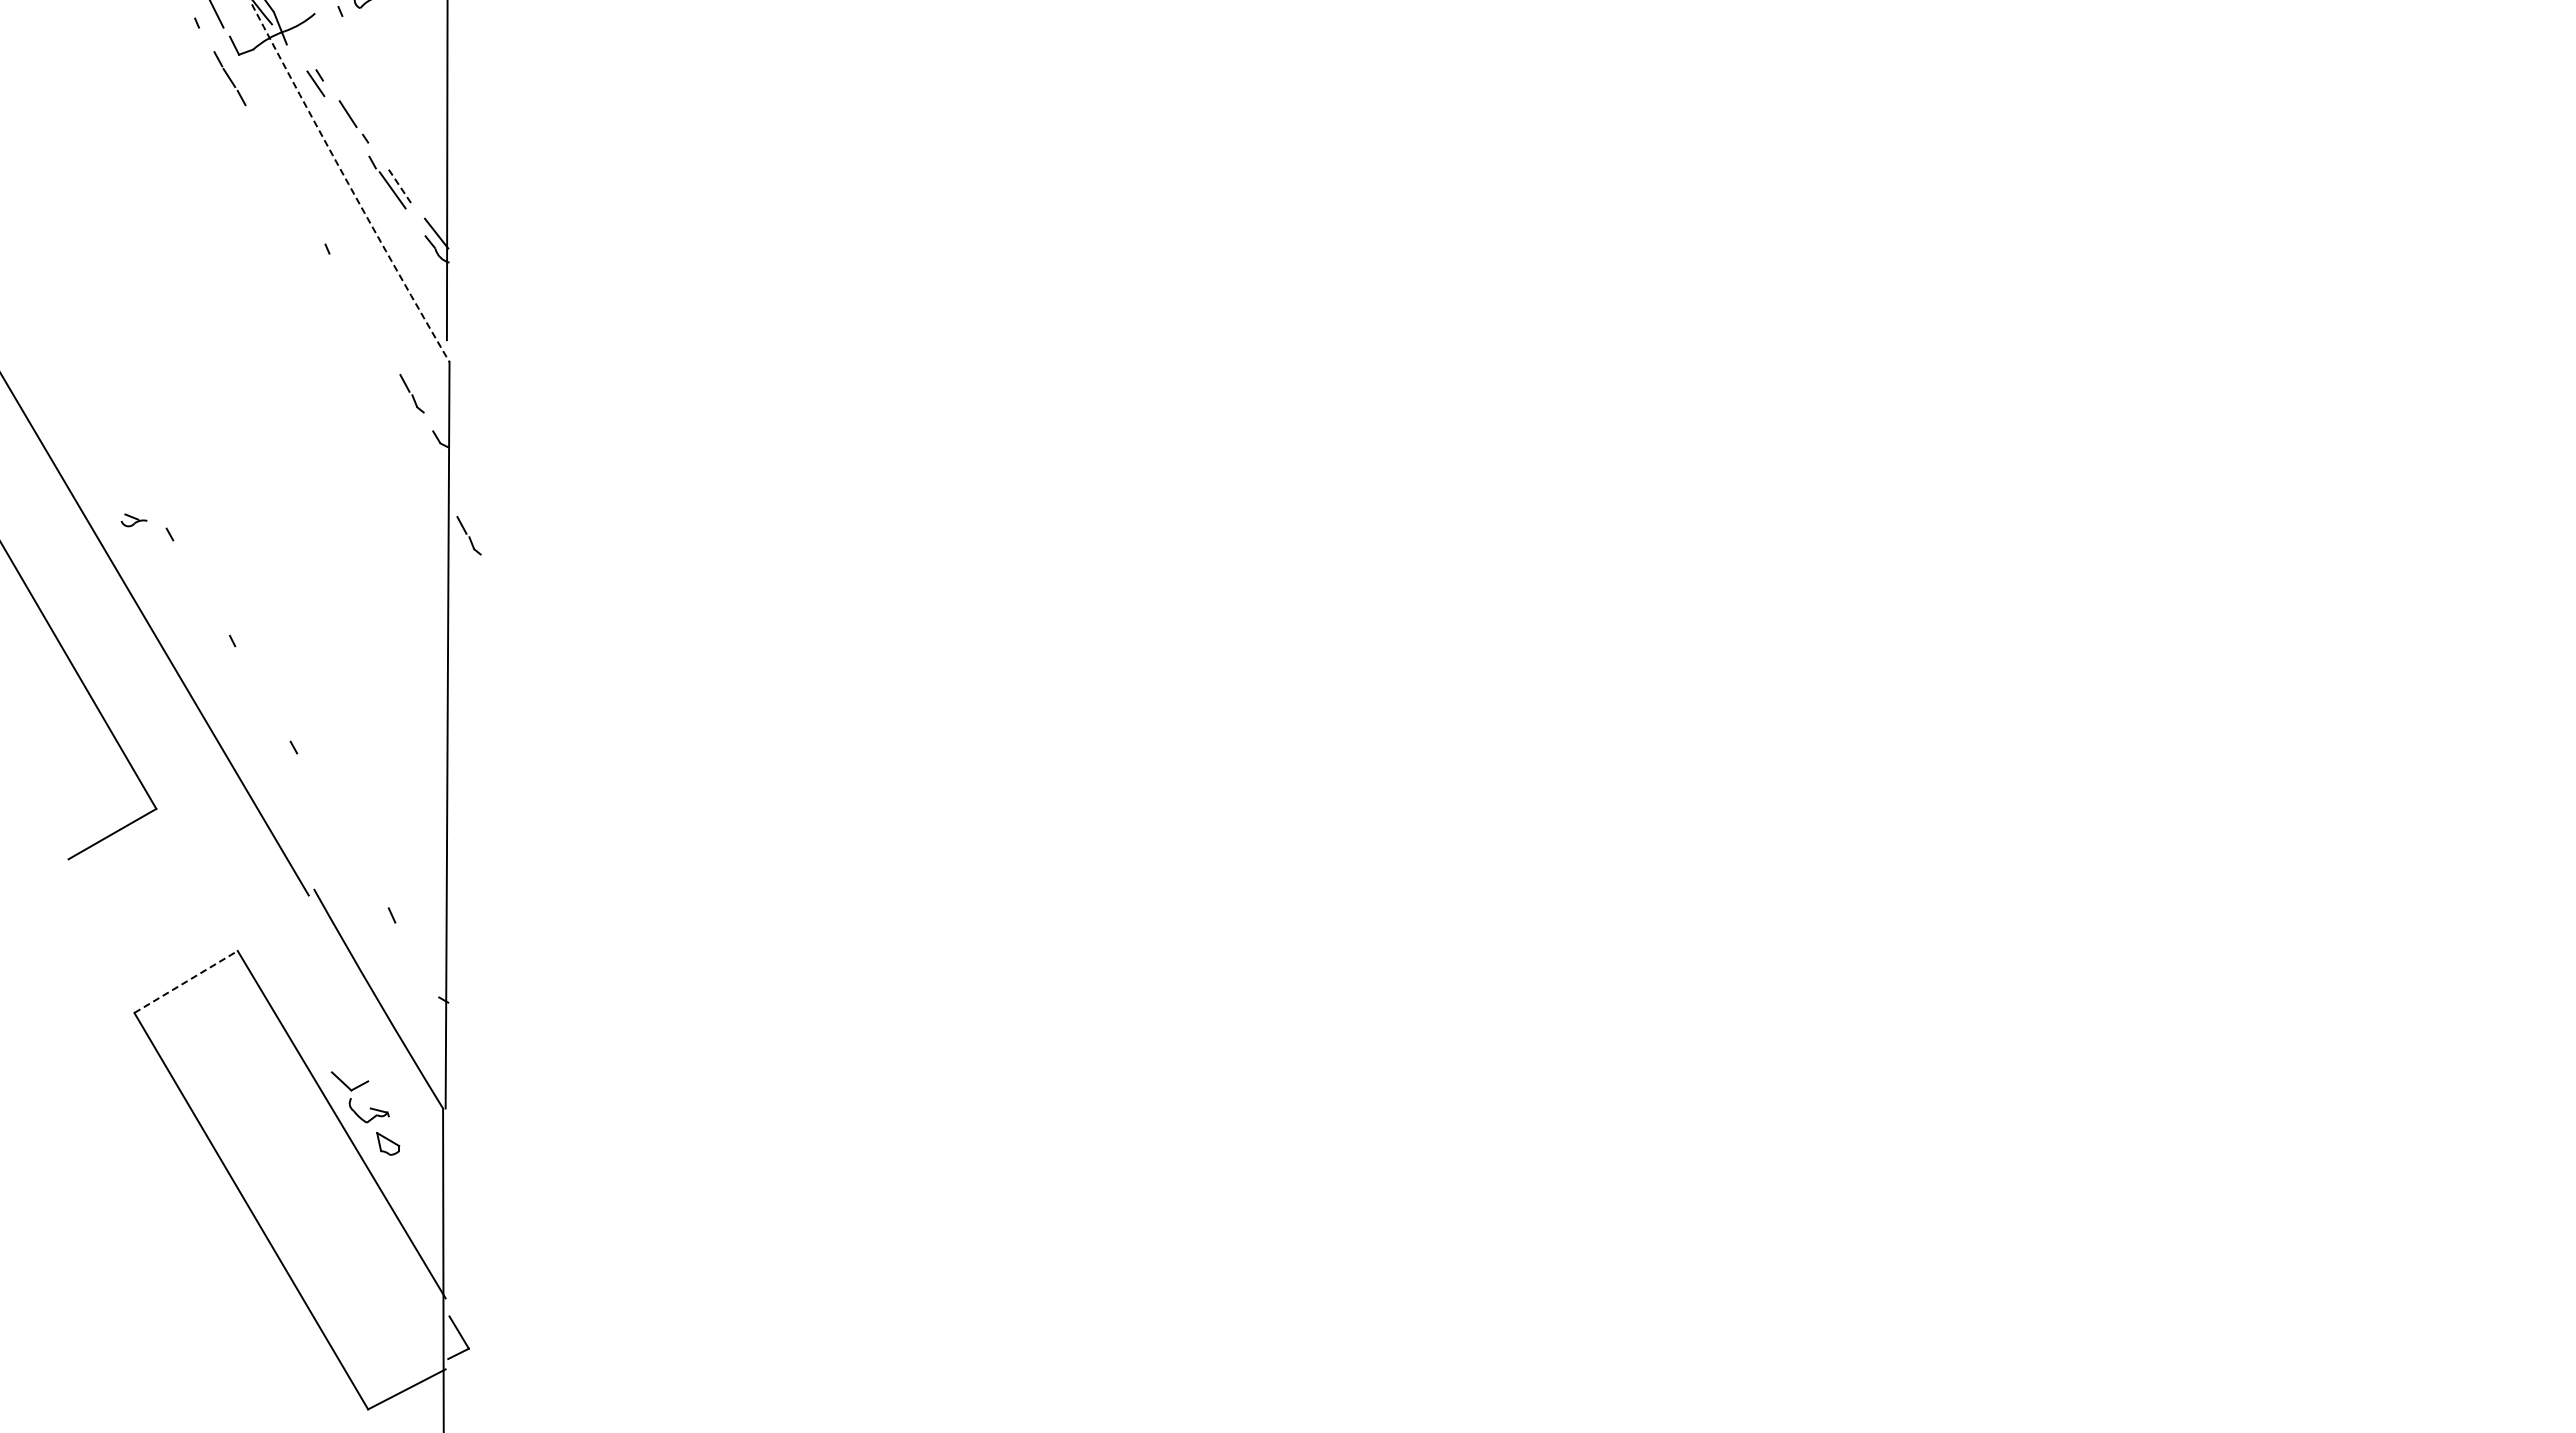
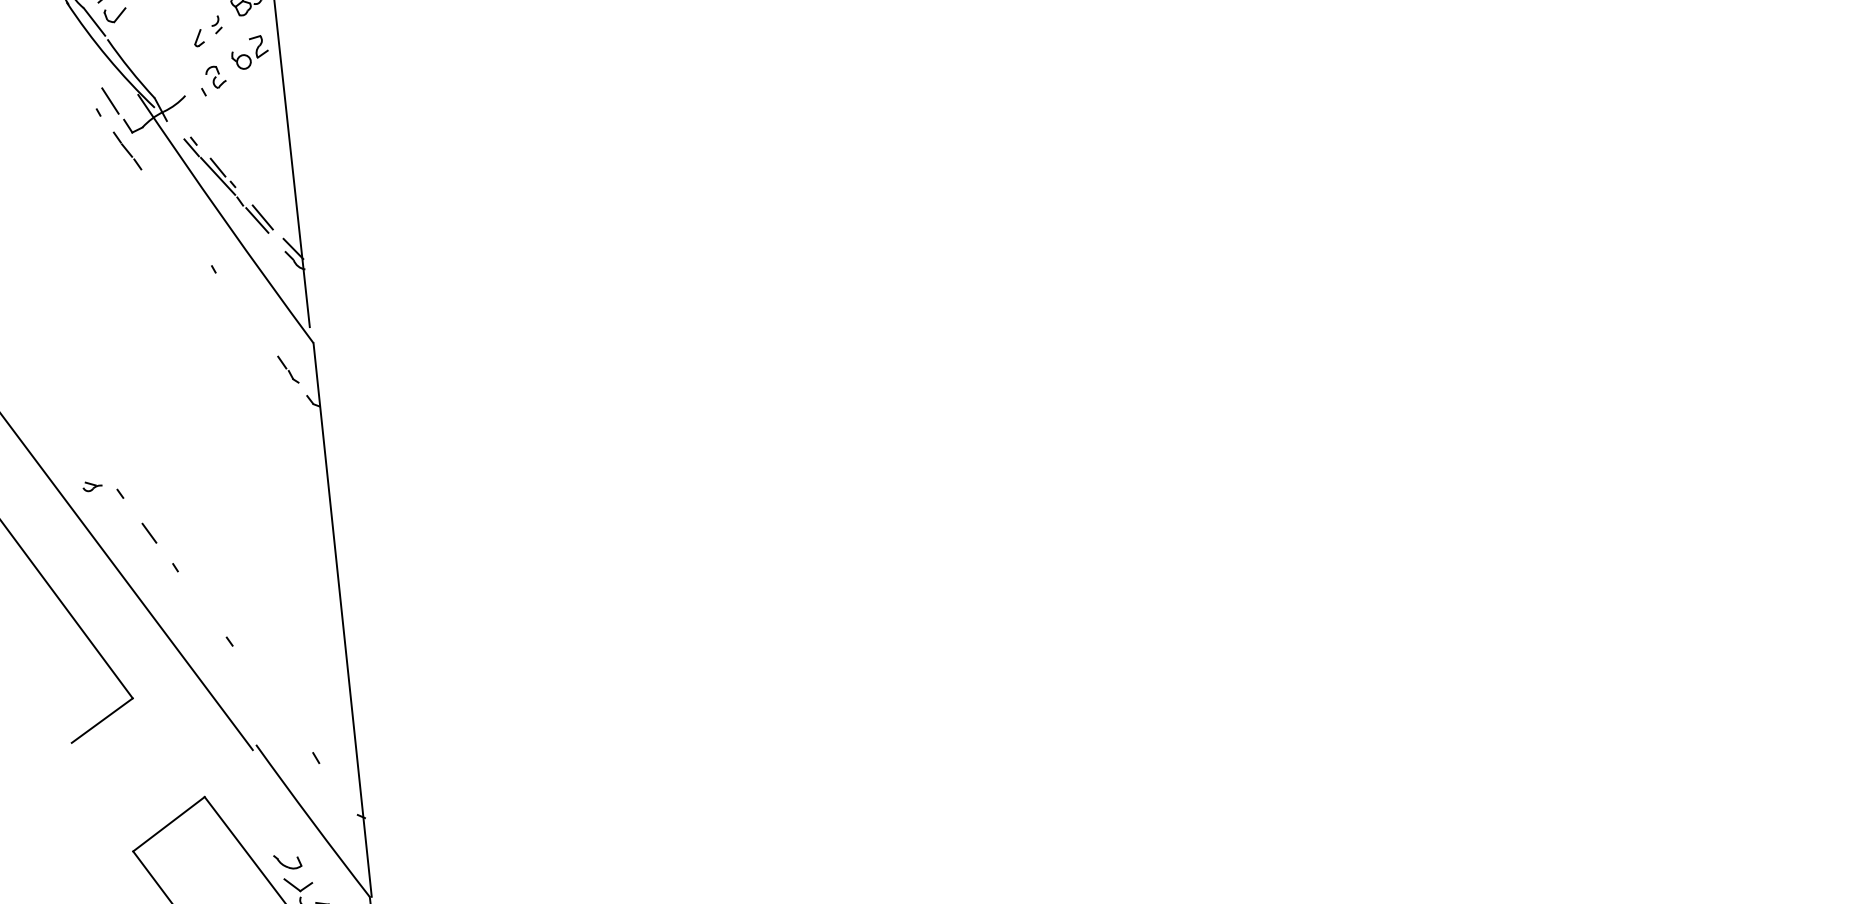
line: (346, 125) -> (217, 176), added
arc: (348, 184) -> (224, 219), dashed -> solid
line: (400, 187) -> (262, 217), dashed -> solid
part: (468, 535) -> (341, 470), removed
line: (202, 590) -> (149, 532), added
line: (186, 981) -> (169, 823), dashed -> solid
part: (338, 1049) -> (287, 861), added

